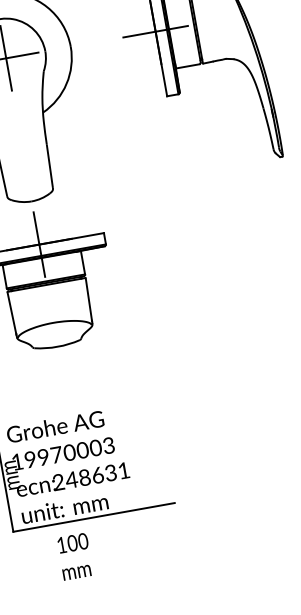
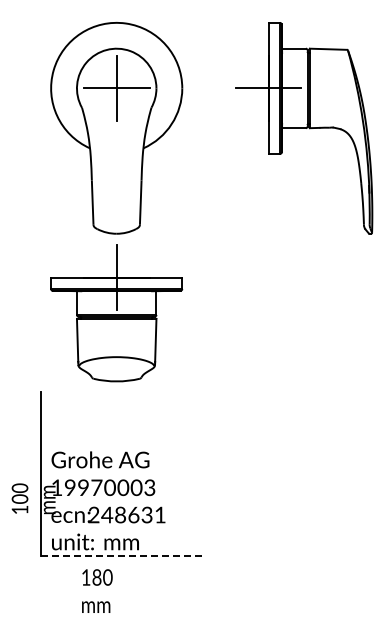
line: (93, 517) -> (122, 555), solid -> dashed
text: (72, 543) -> (96, 577), 100 -> 180

